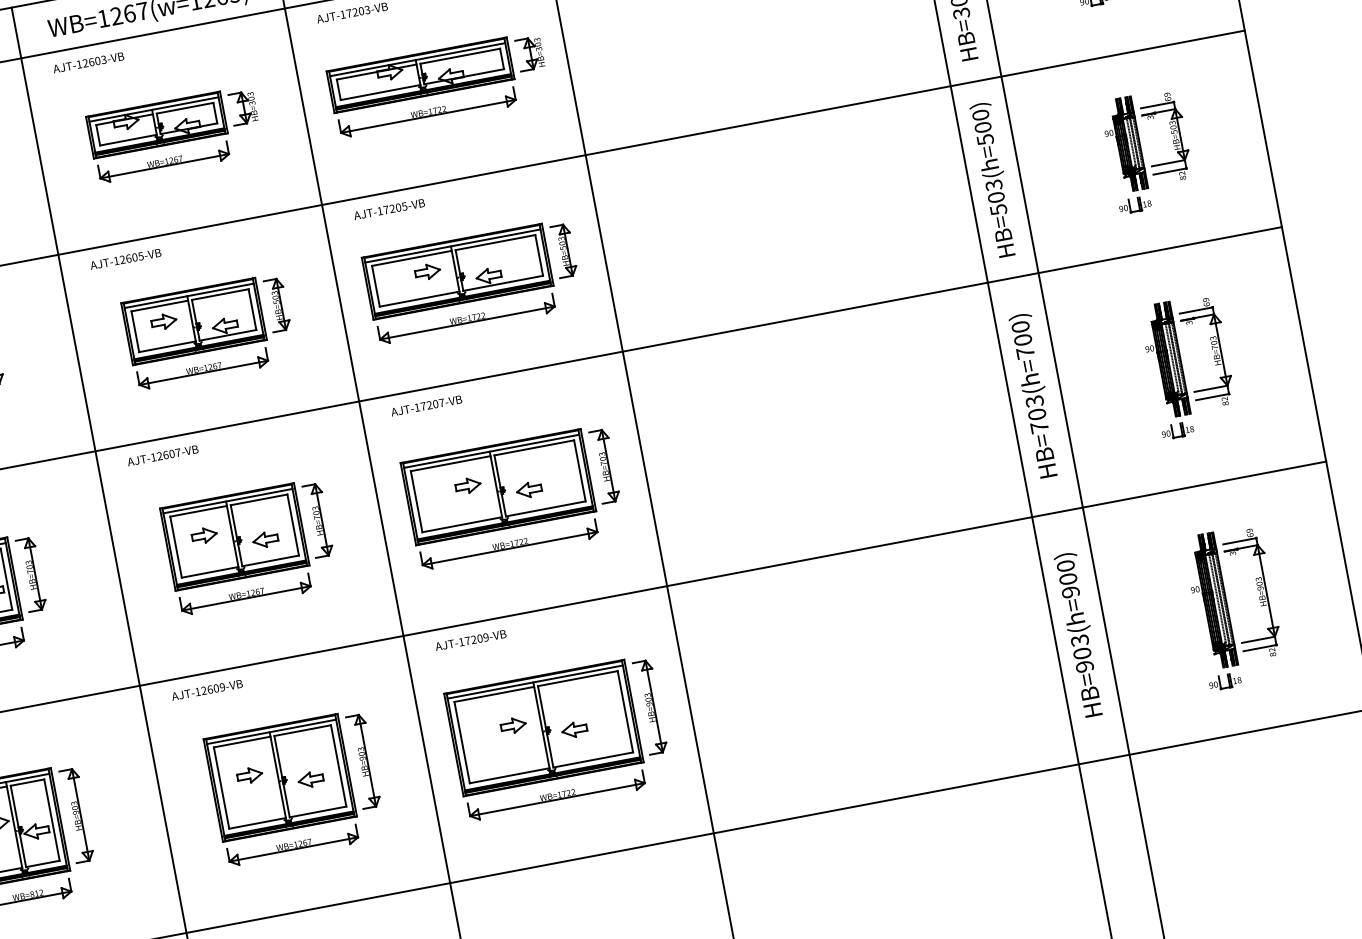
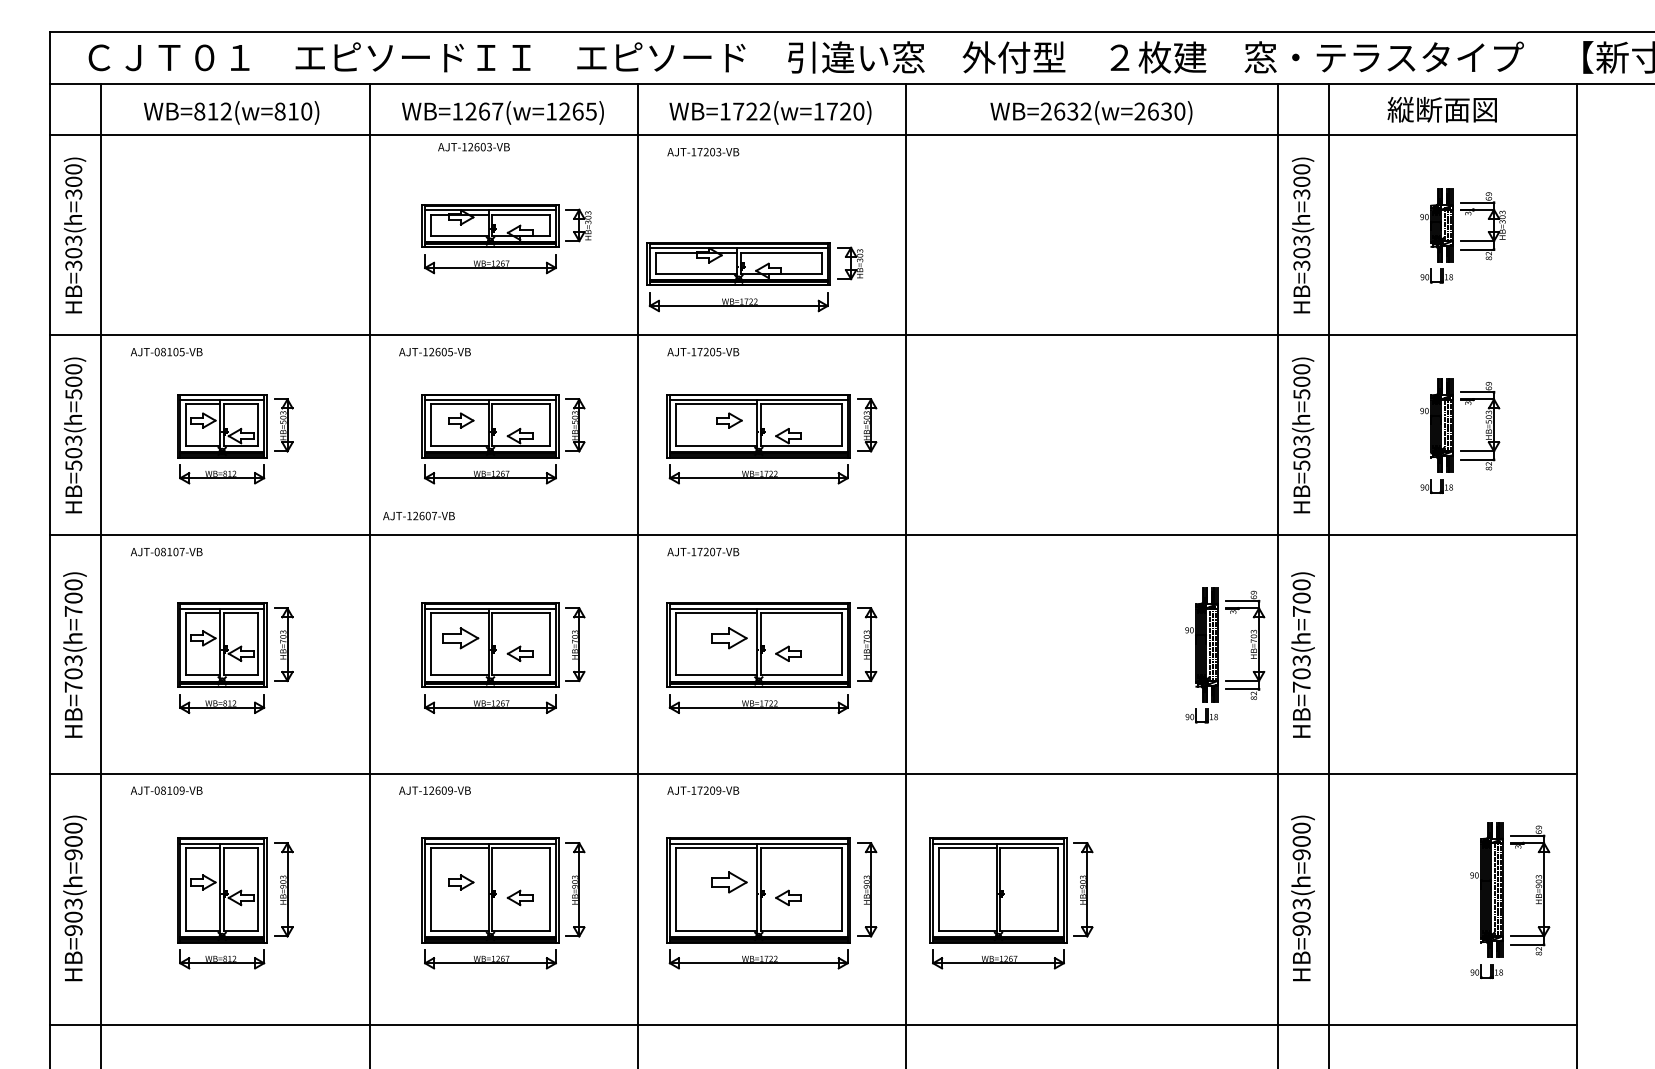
text: (88, 63) -> (473, 147), moved
part: (438, 85) -> (754, 277), moved
part: (1182, 368) -> (1218, 655), moved
text: (162, 455) -> (418, 515), moved
part: (468, 485) -> (729, 638), size x1.4
part: (205, 535) -> (461, 638), size x1.4
part: (1228, 608) -> (1503, 900), moved
part: (794, 693) -> (1011, 903), added
part: (513, 725) -> (729, 882), size x1.4

